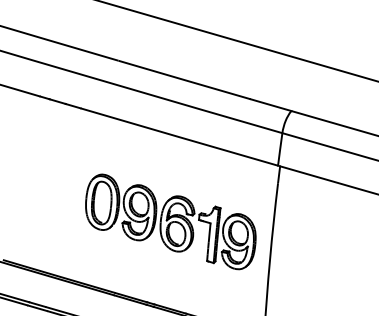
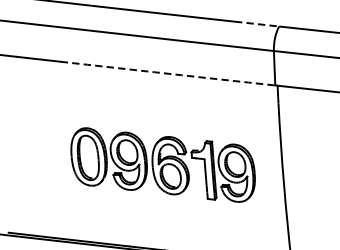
line: (271, 105) -> (257, 24), solid -> dashed
arc: (179, 137) -> (168, 74), solid -> dashed
part: (170, 221) -> (162, 164), moved

